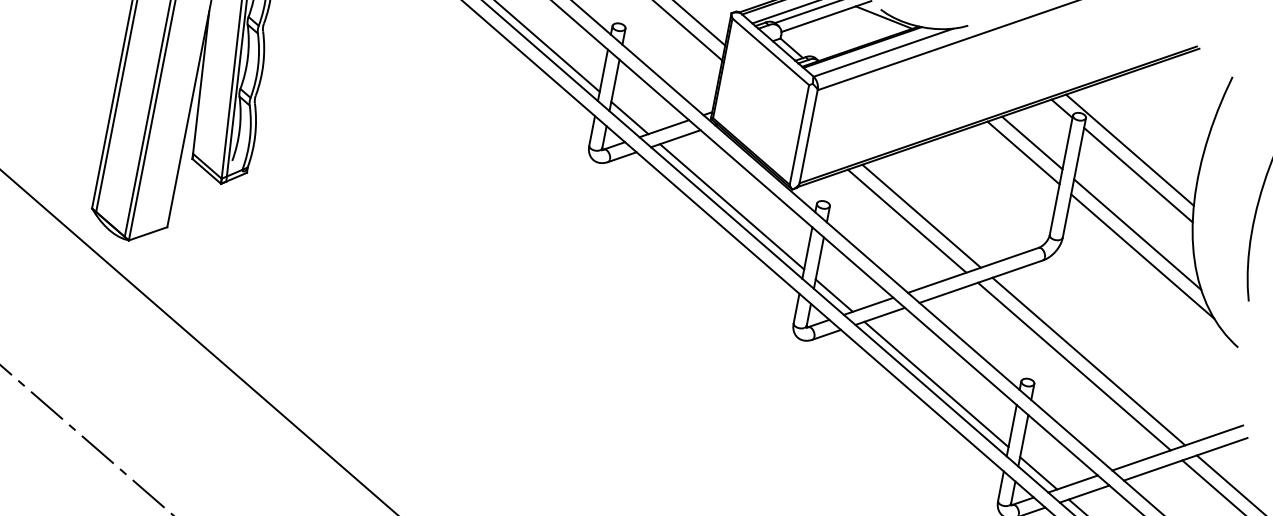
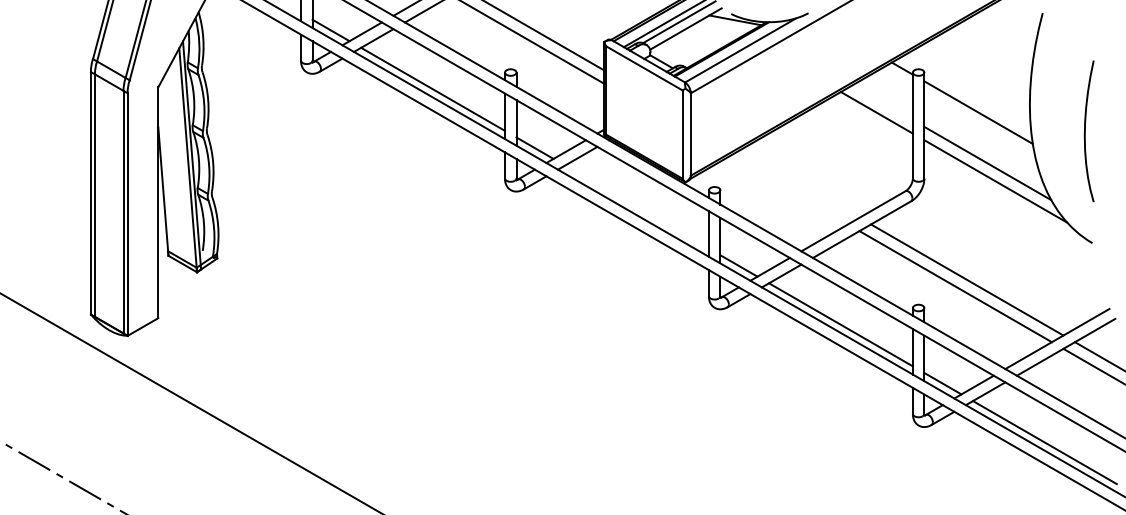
line: (1032, 142) -> (882, 102), removed
line: (1129, 149) -> (966, 92), removed
line: (731, 206) -> (636, 206), removed
line: (921, 216) -> (800, 183), removed
line: (906, 221) -> (788, 190), removed

